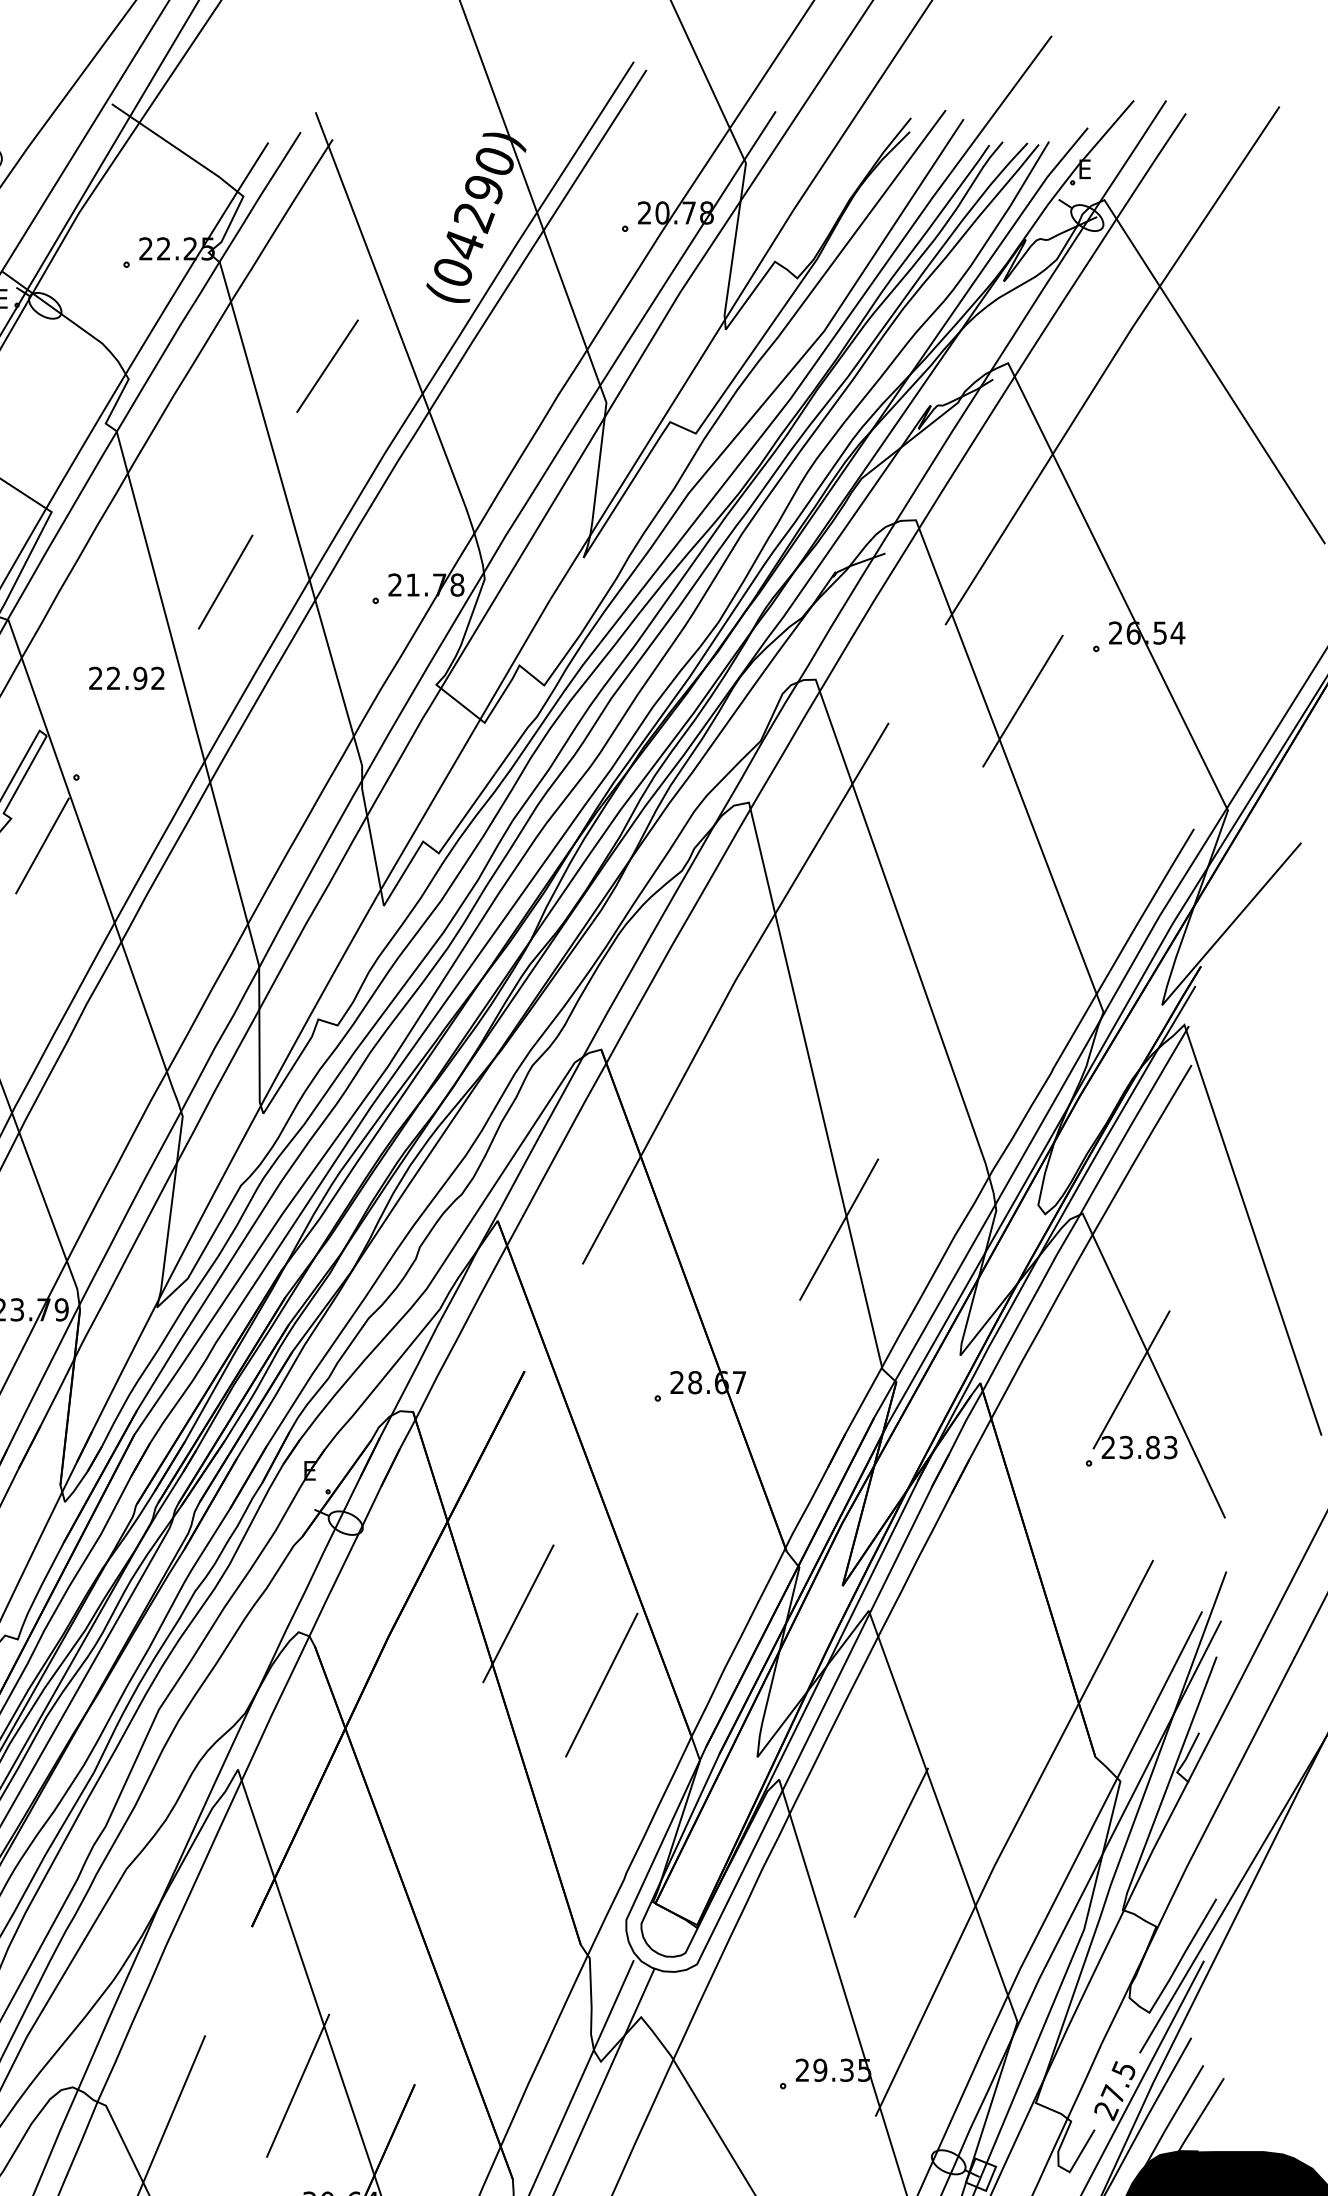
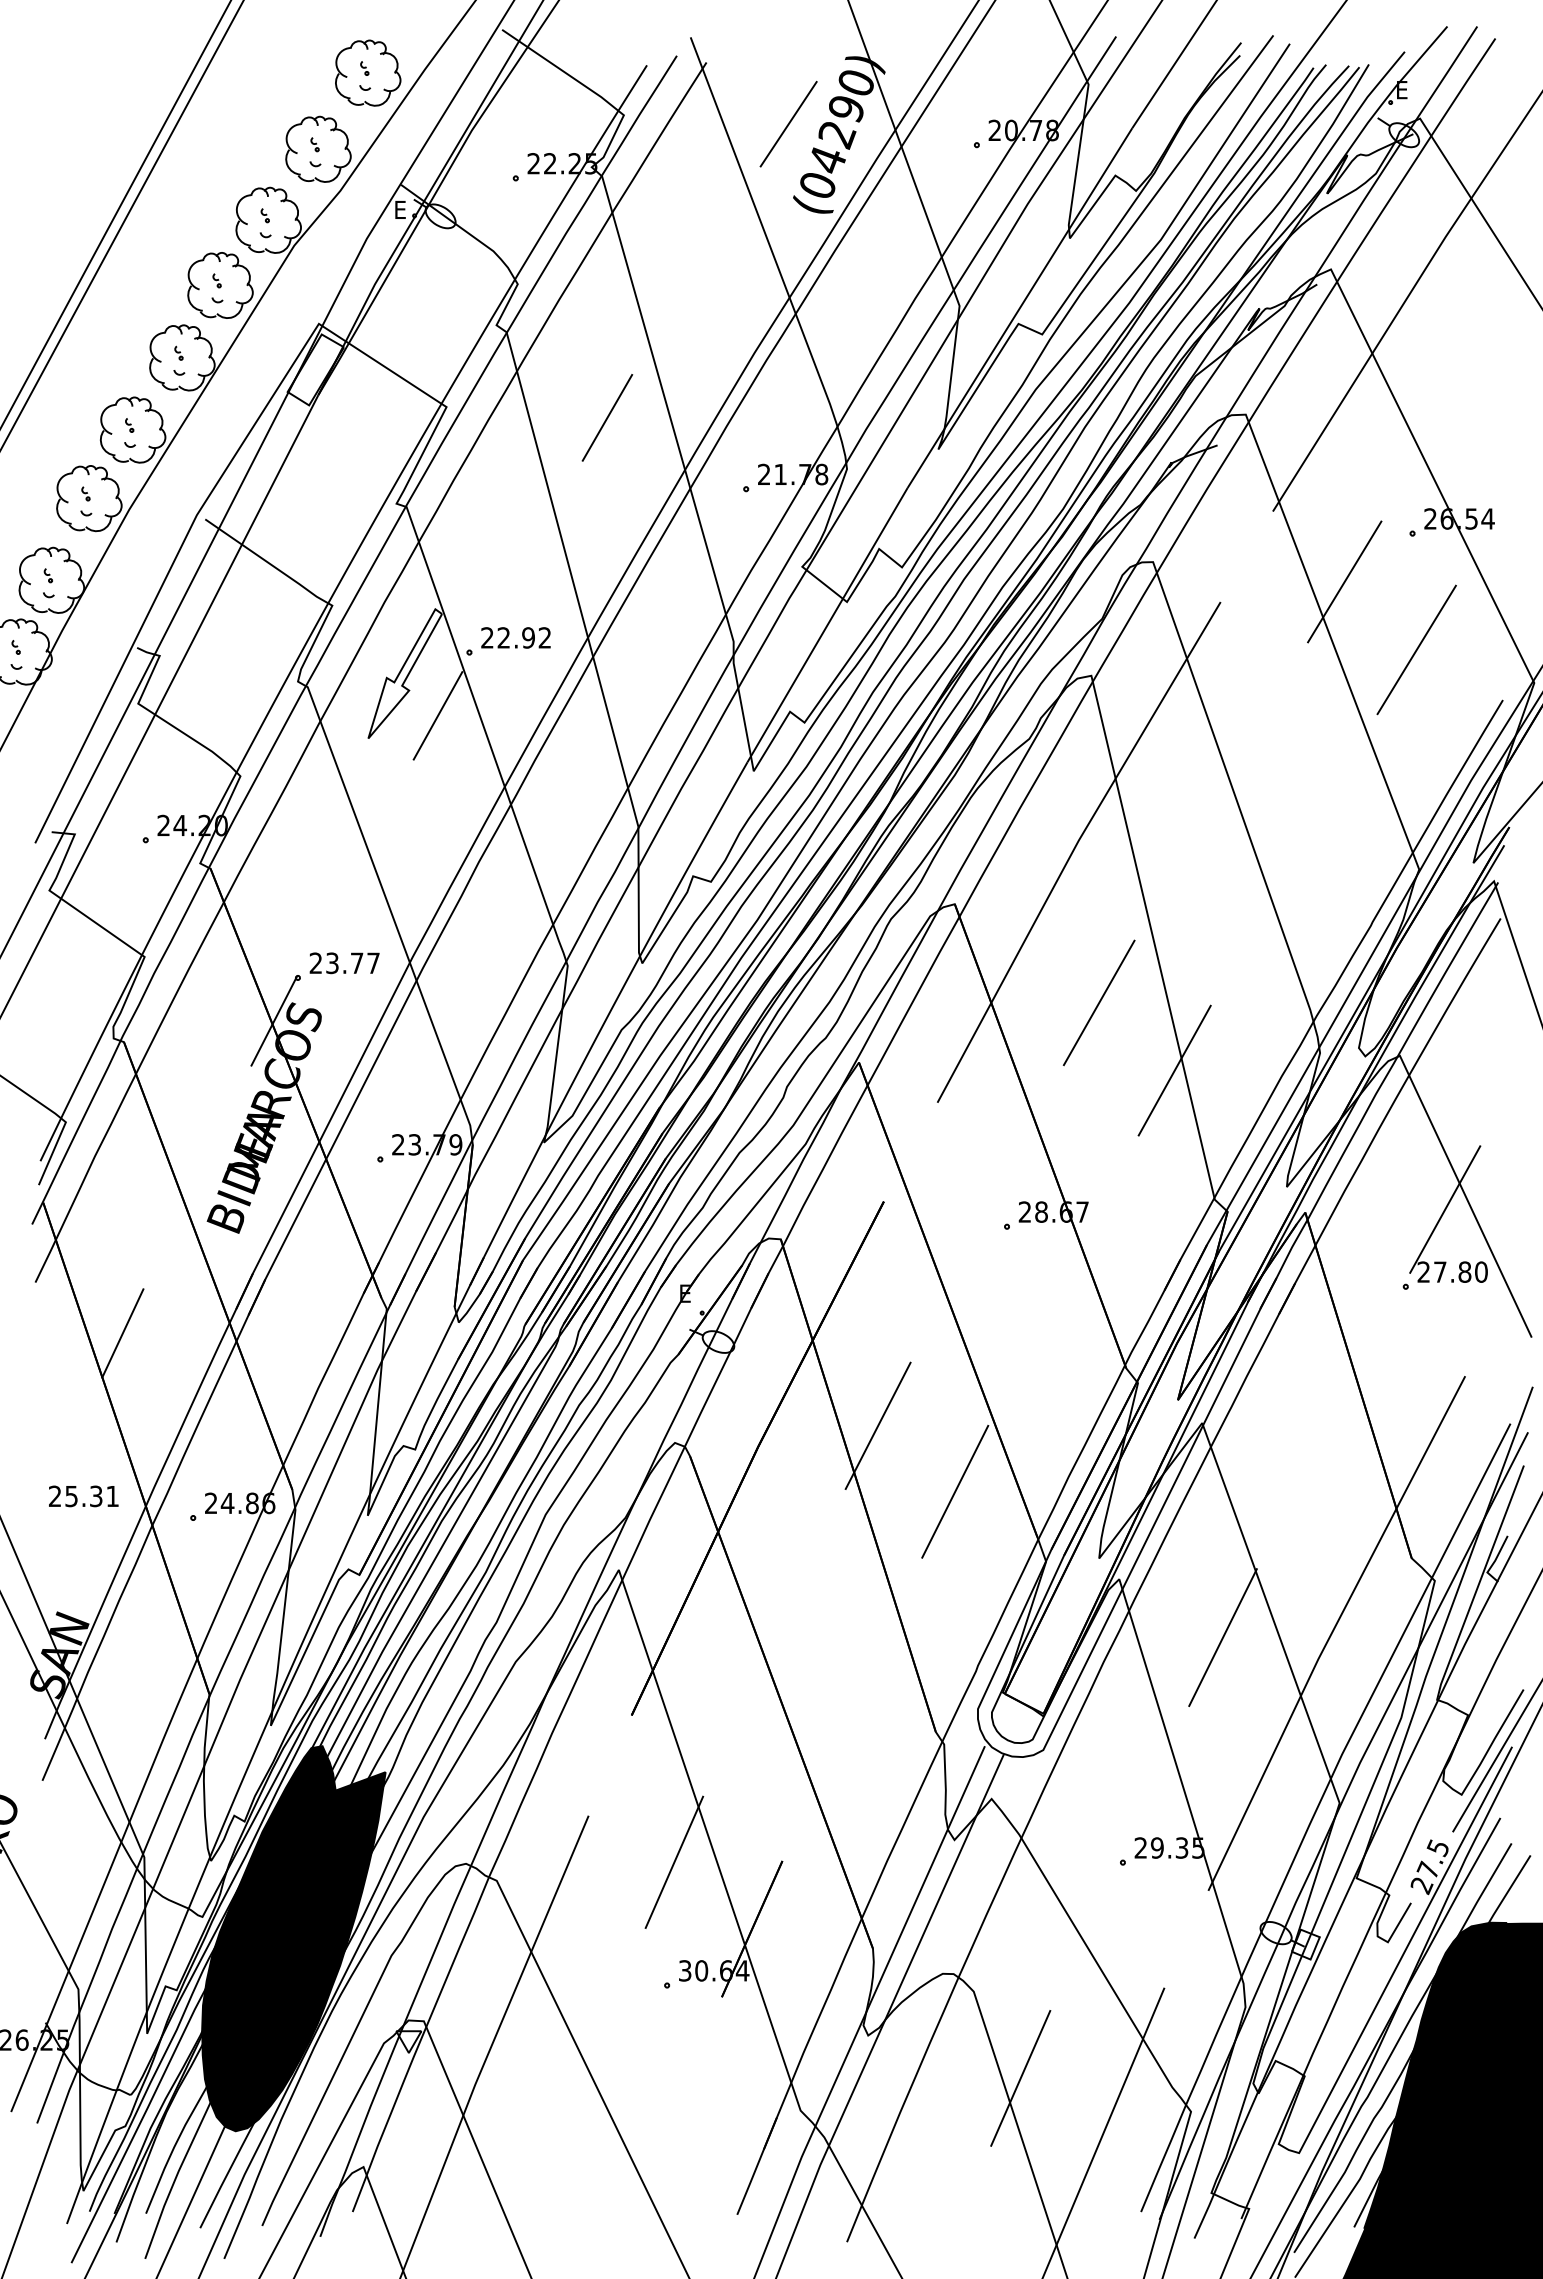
line: (327, 366) -> (788, 124), moved
line: (225, 581) -> (607, 417), moved
text: (126, 677) -> (515, 637), moved
line: (1100, 774) -> (1416, 649), added
line: (756, 1155) -> (1098, 1002), added
text: (1148, 1446) -> (1460, 1271), 23.83 -> 27.80

